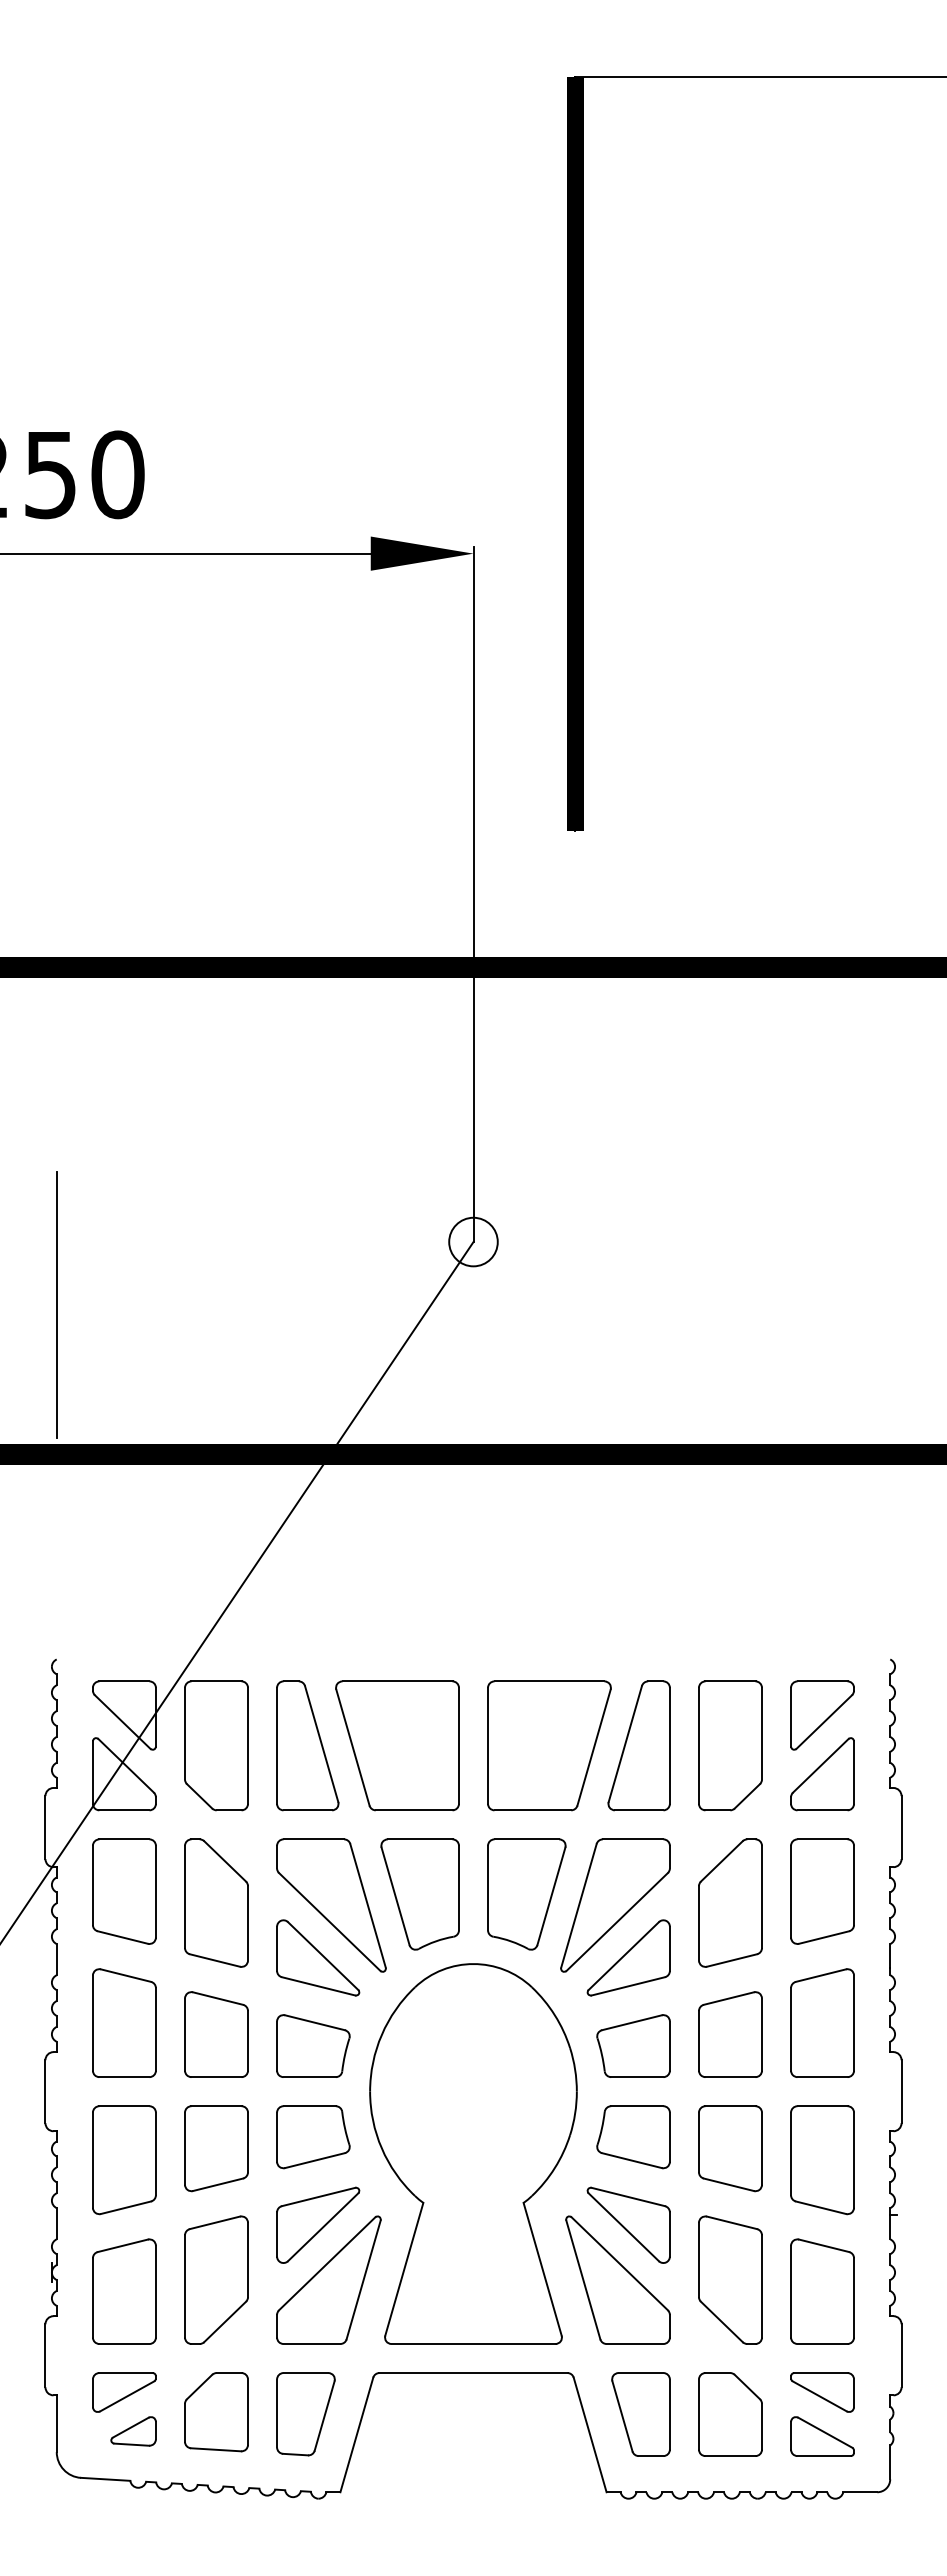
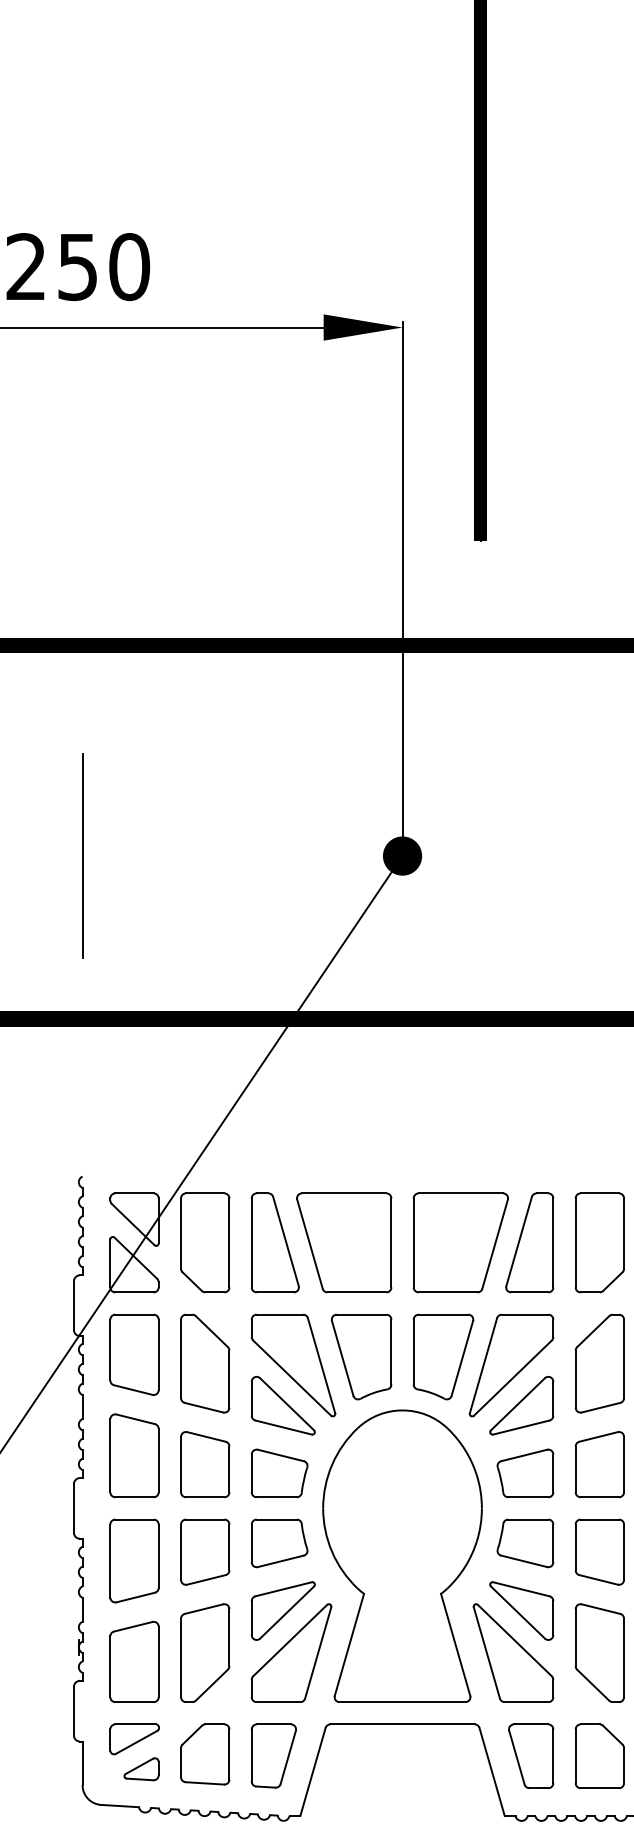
fill: (473, 1241) -> (402, 855), added
line: (56, 1304) -> (82, 855), moved

